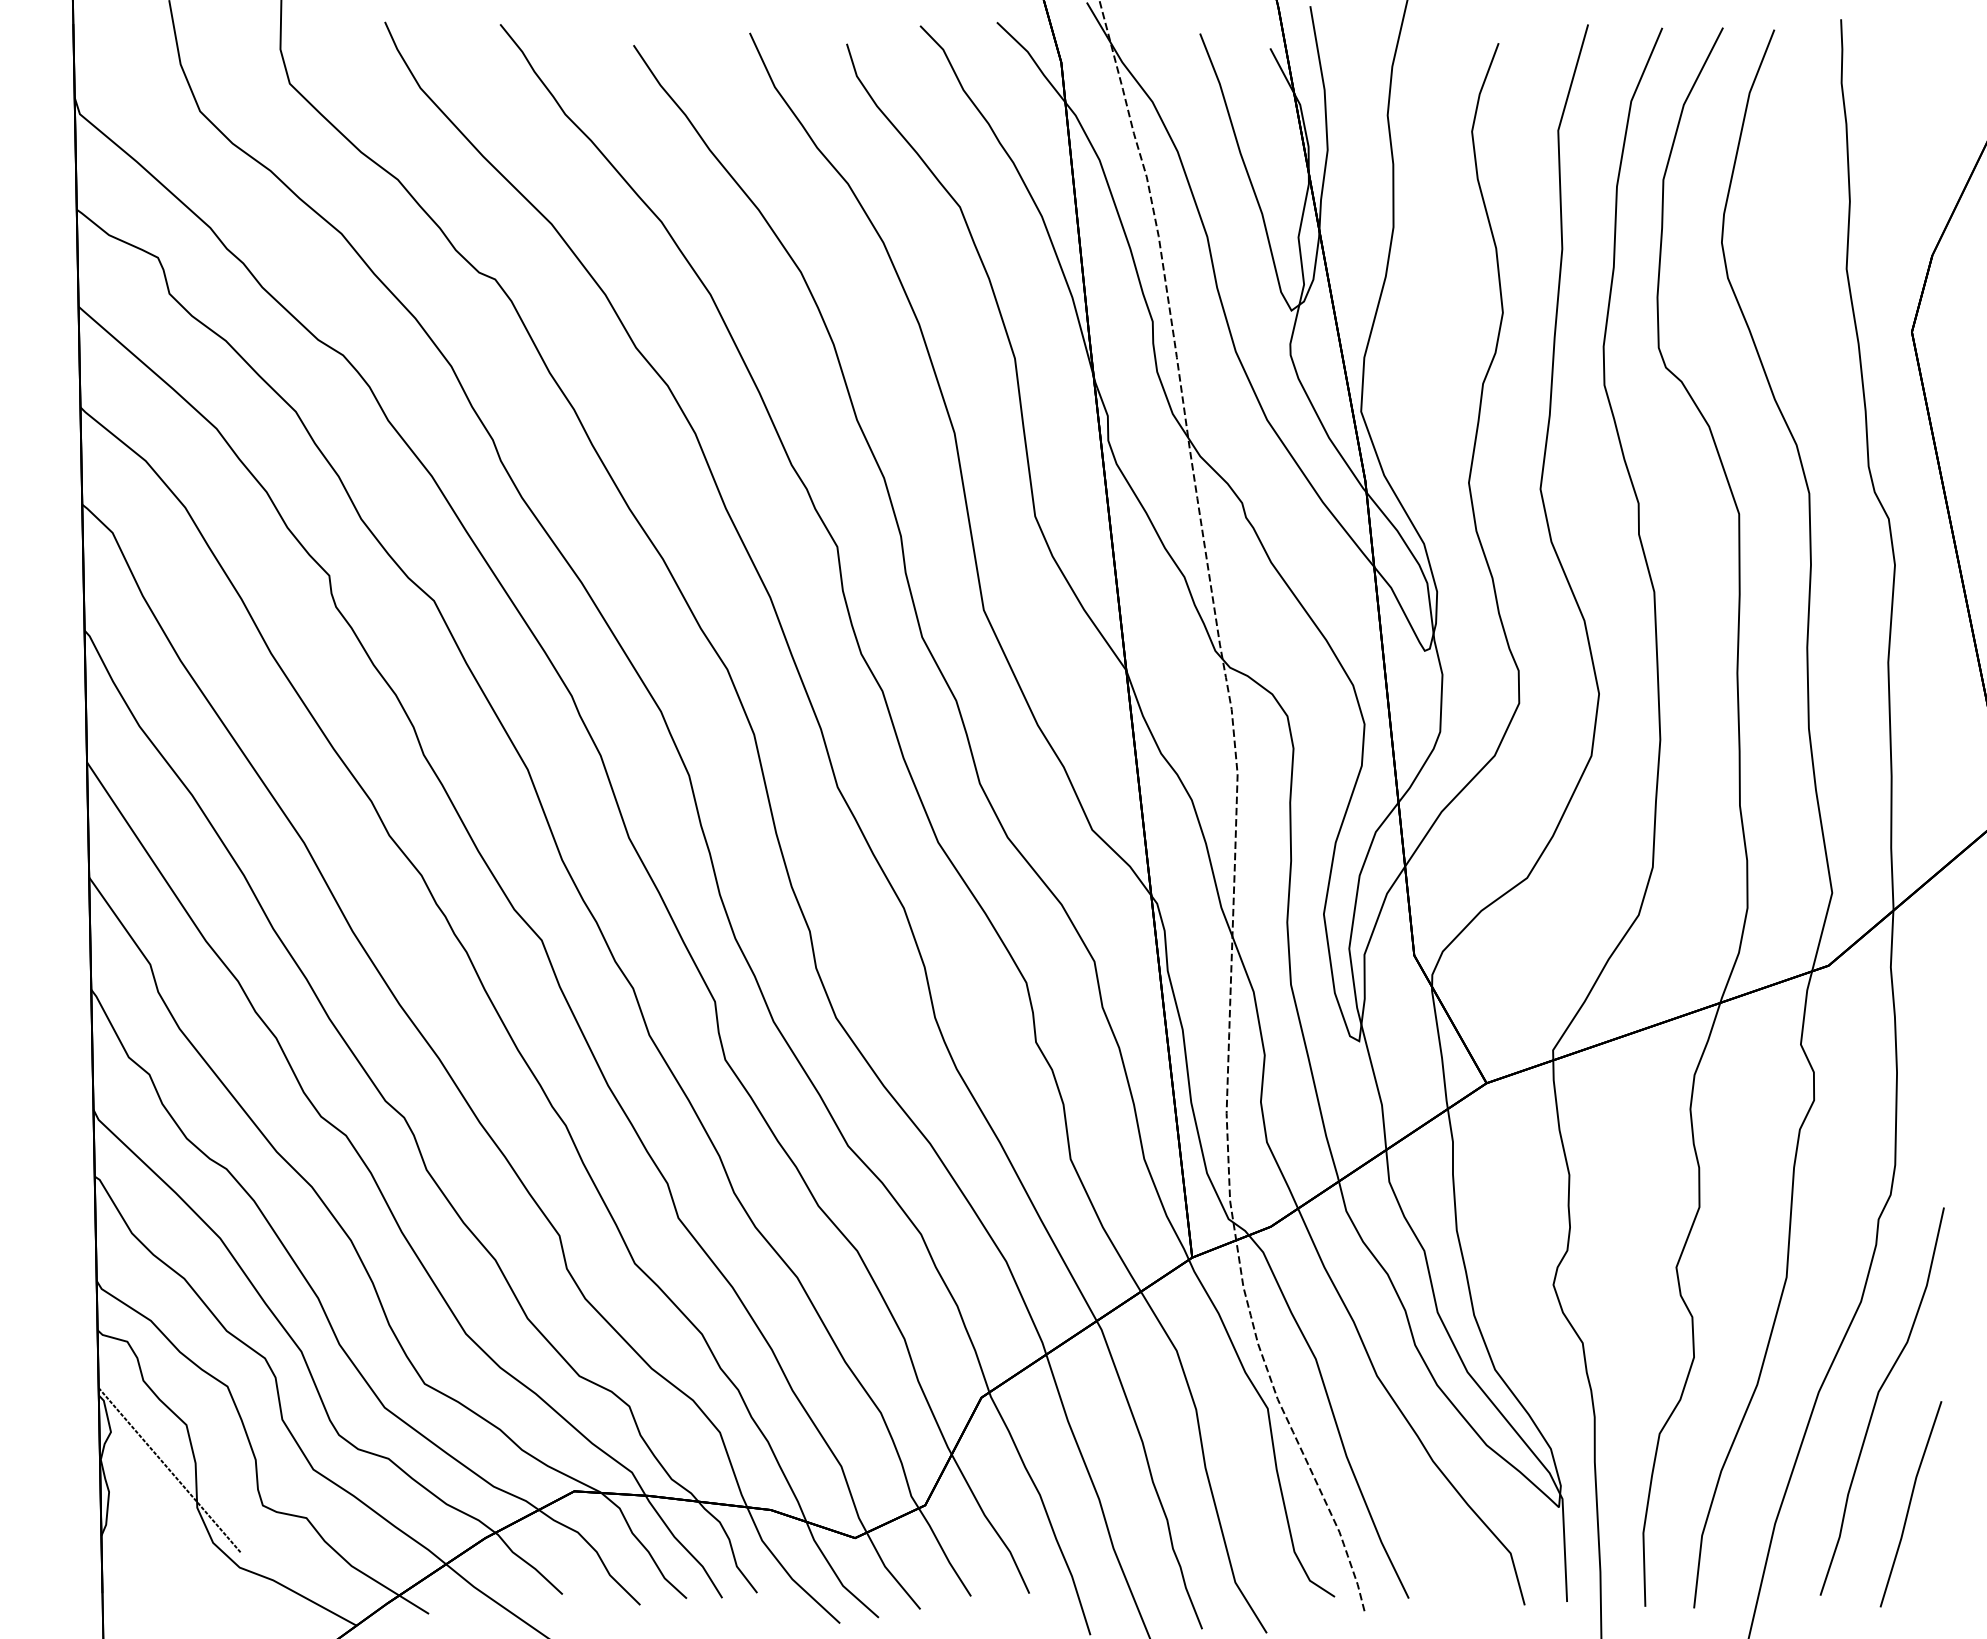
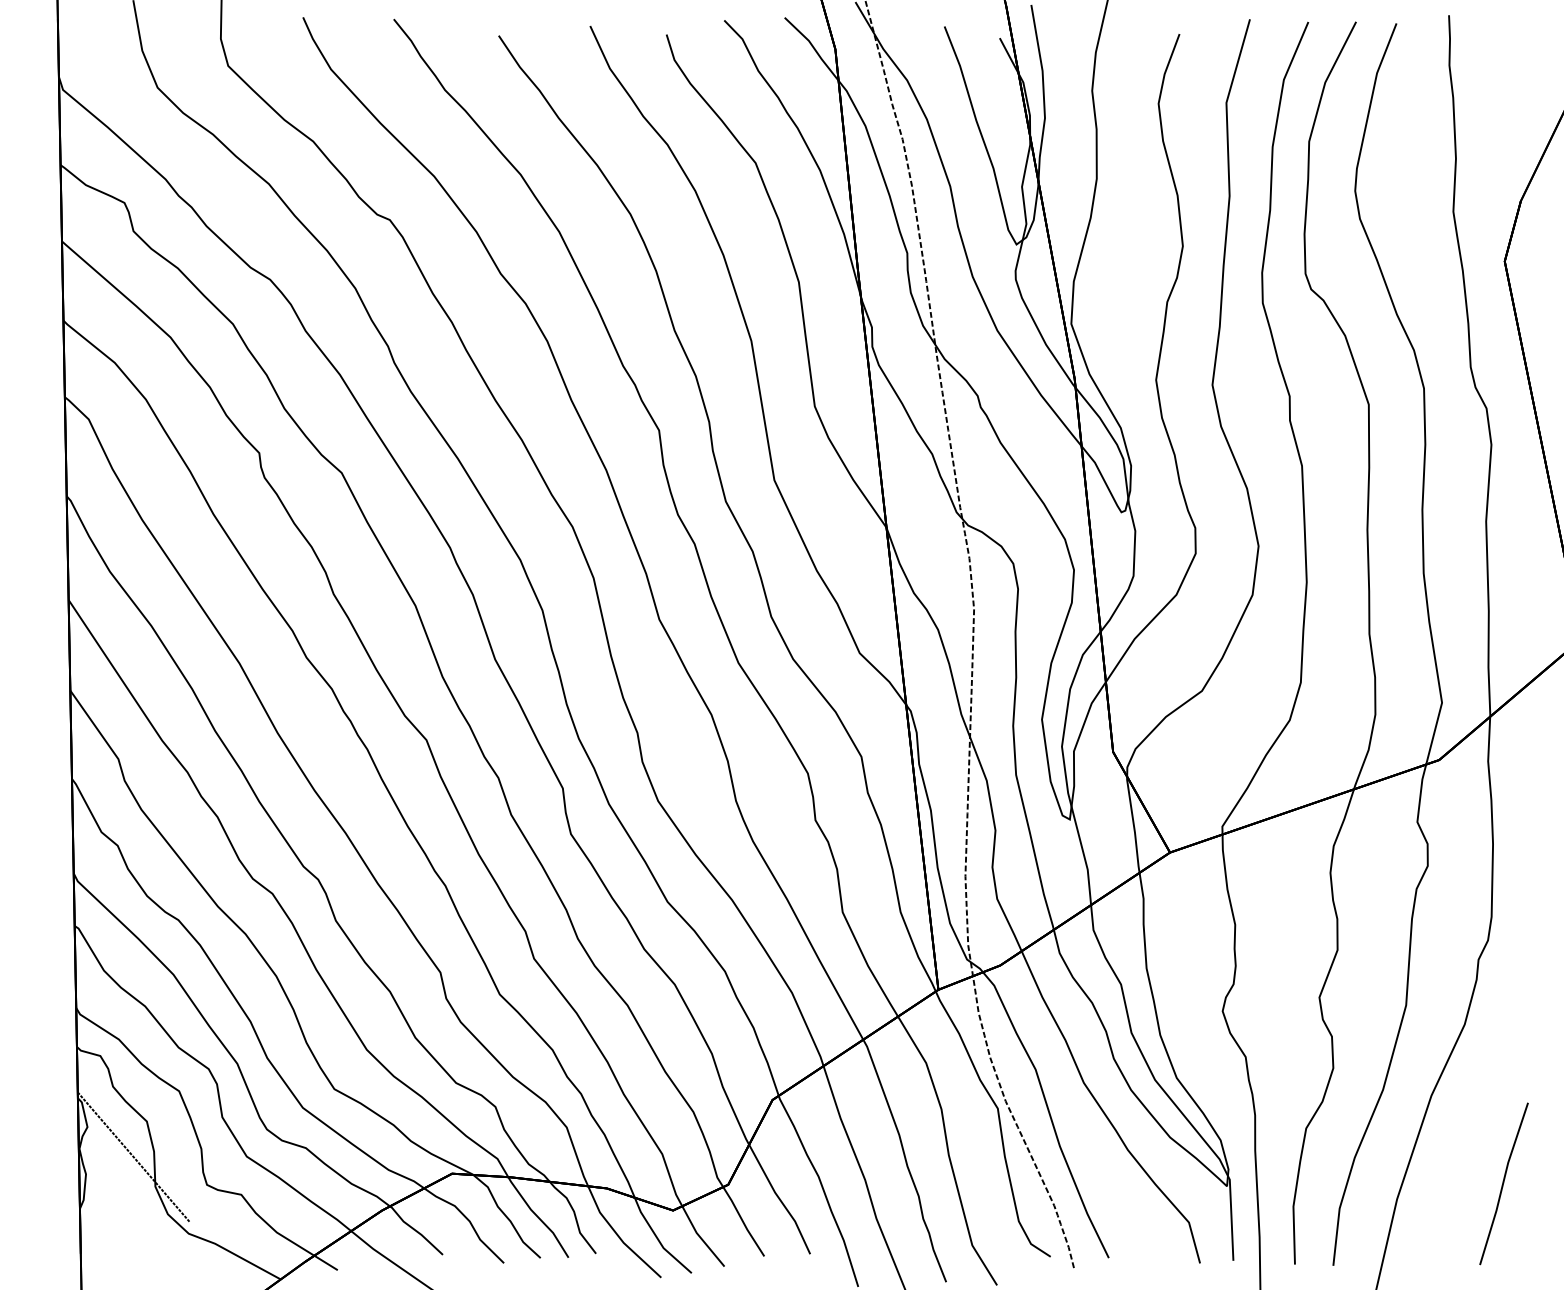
curve: (1877, 1400) -> (1477, 1102), removed

